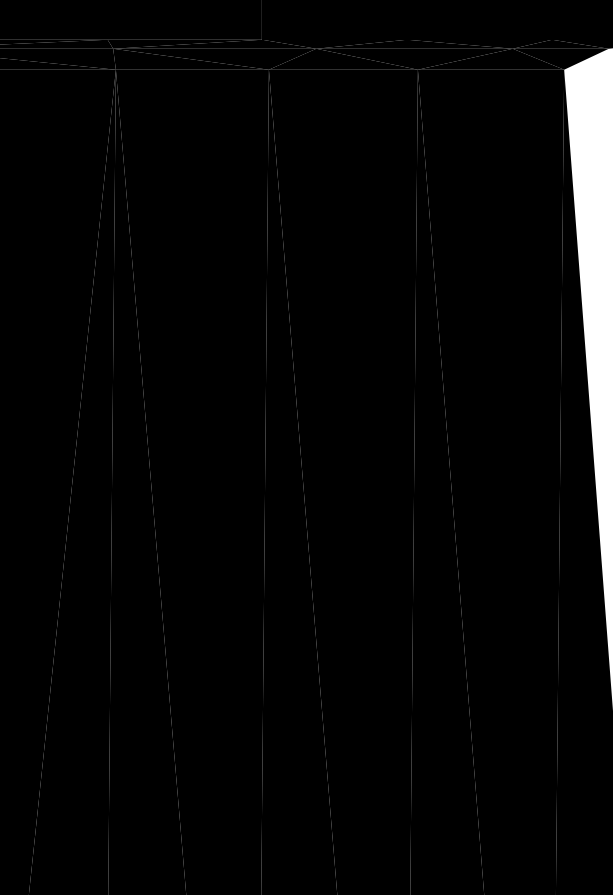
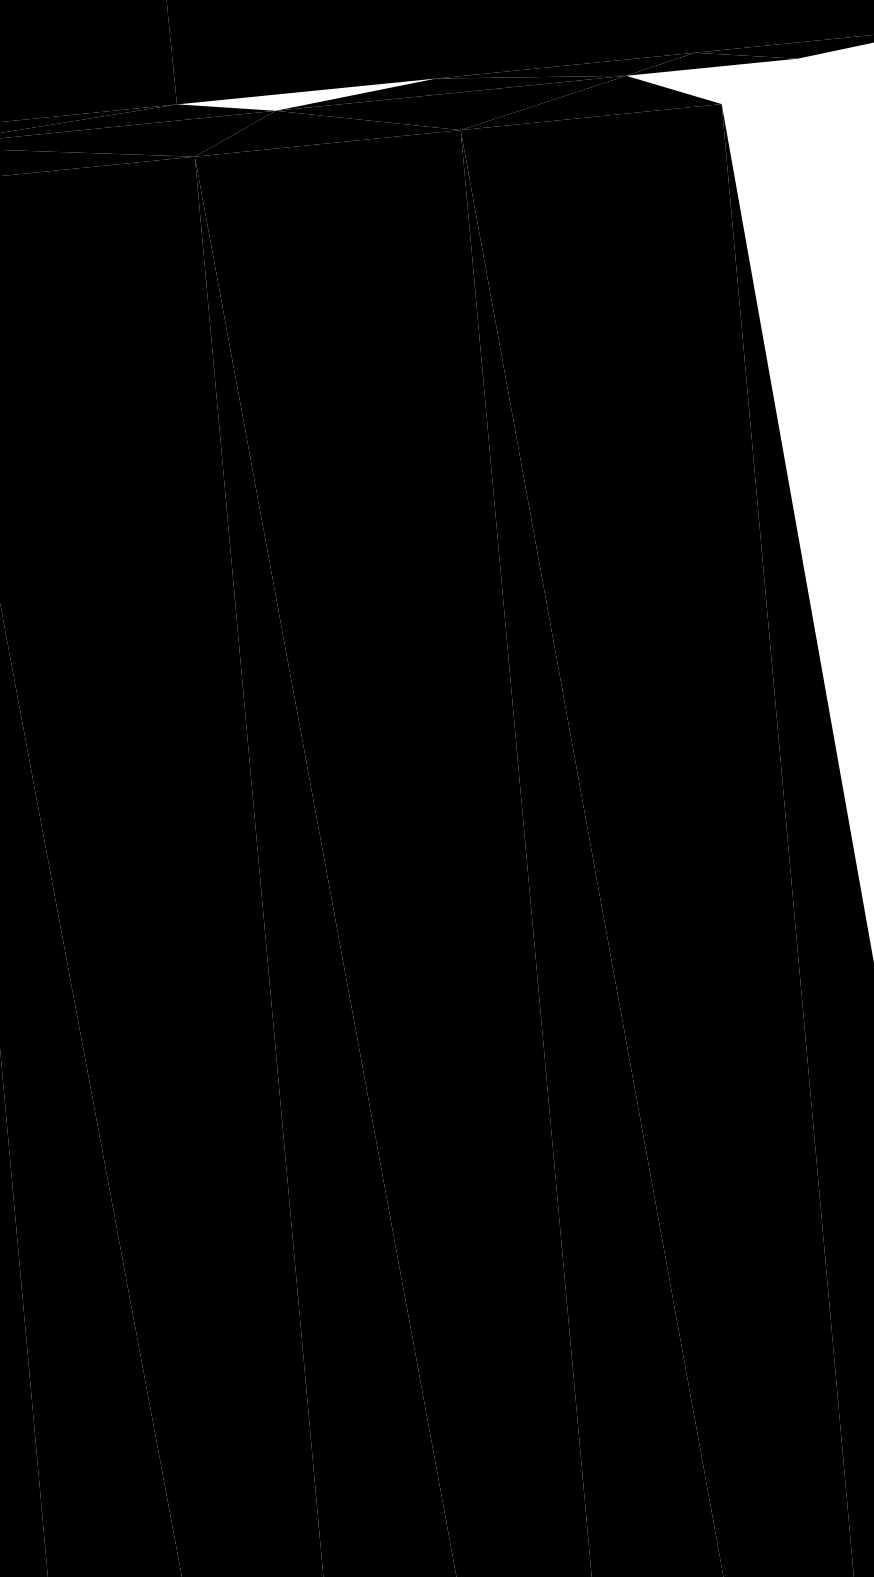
fill: (334, 43) -> (307, 98), removed
fill: (560, 58) -> (713, 84), removed

